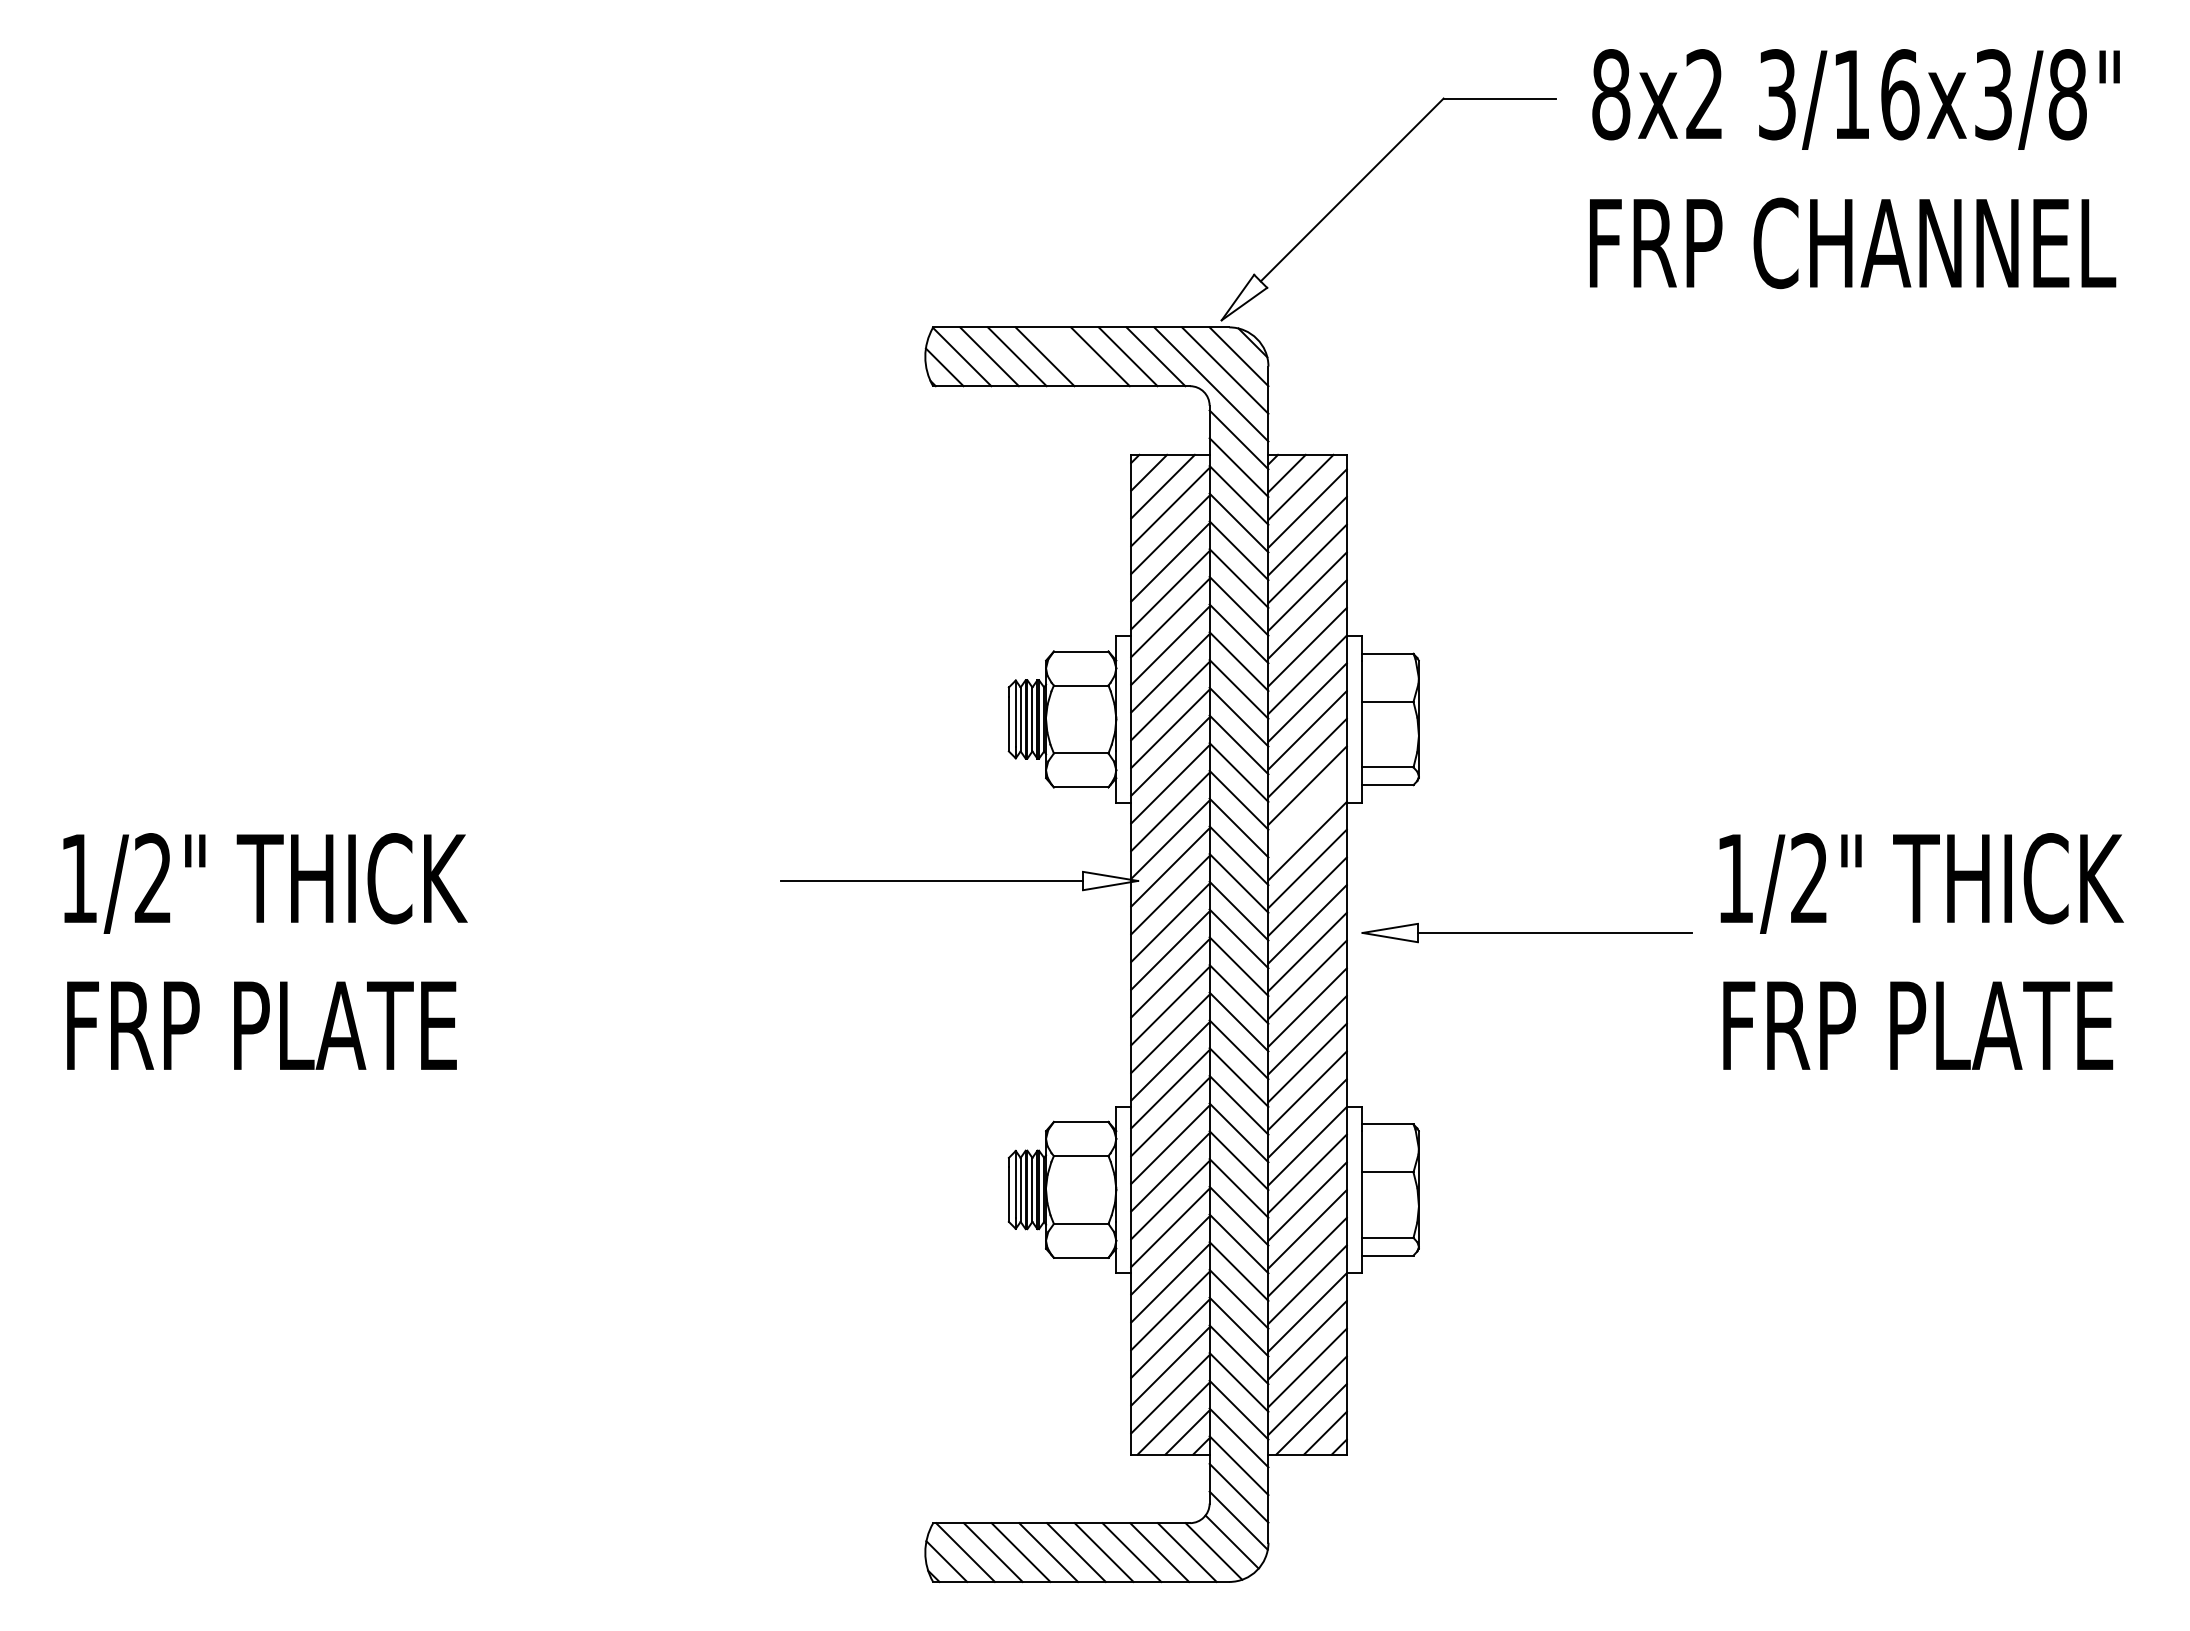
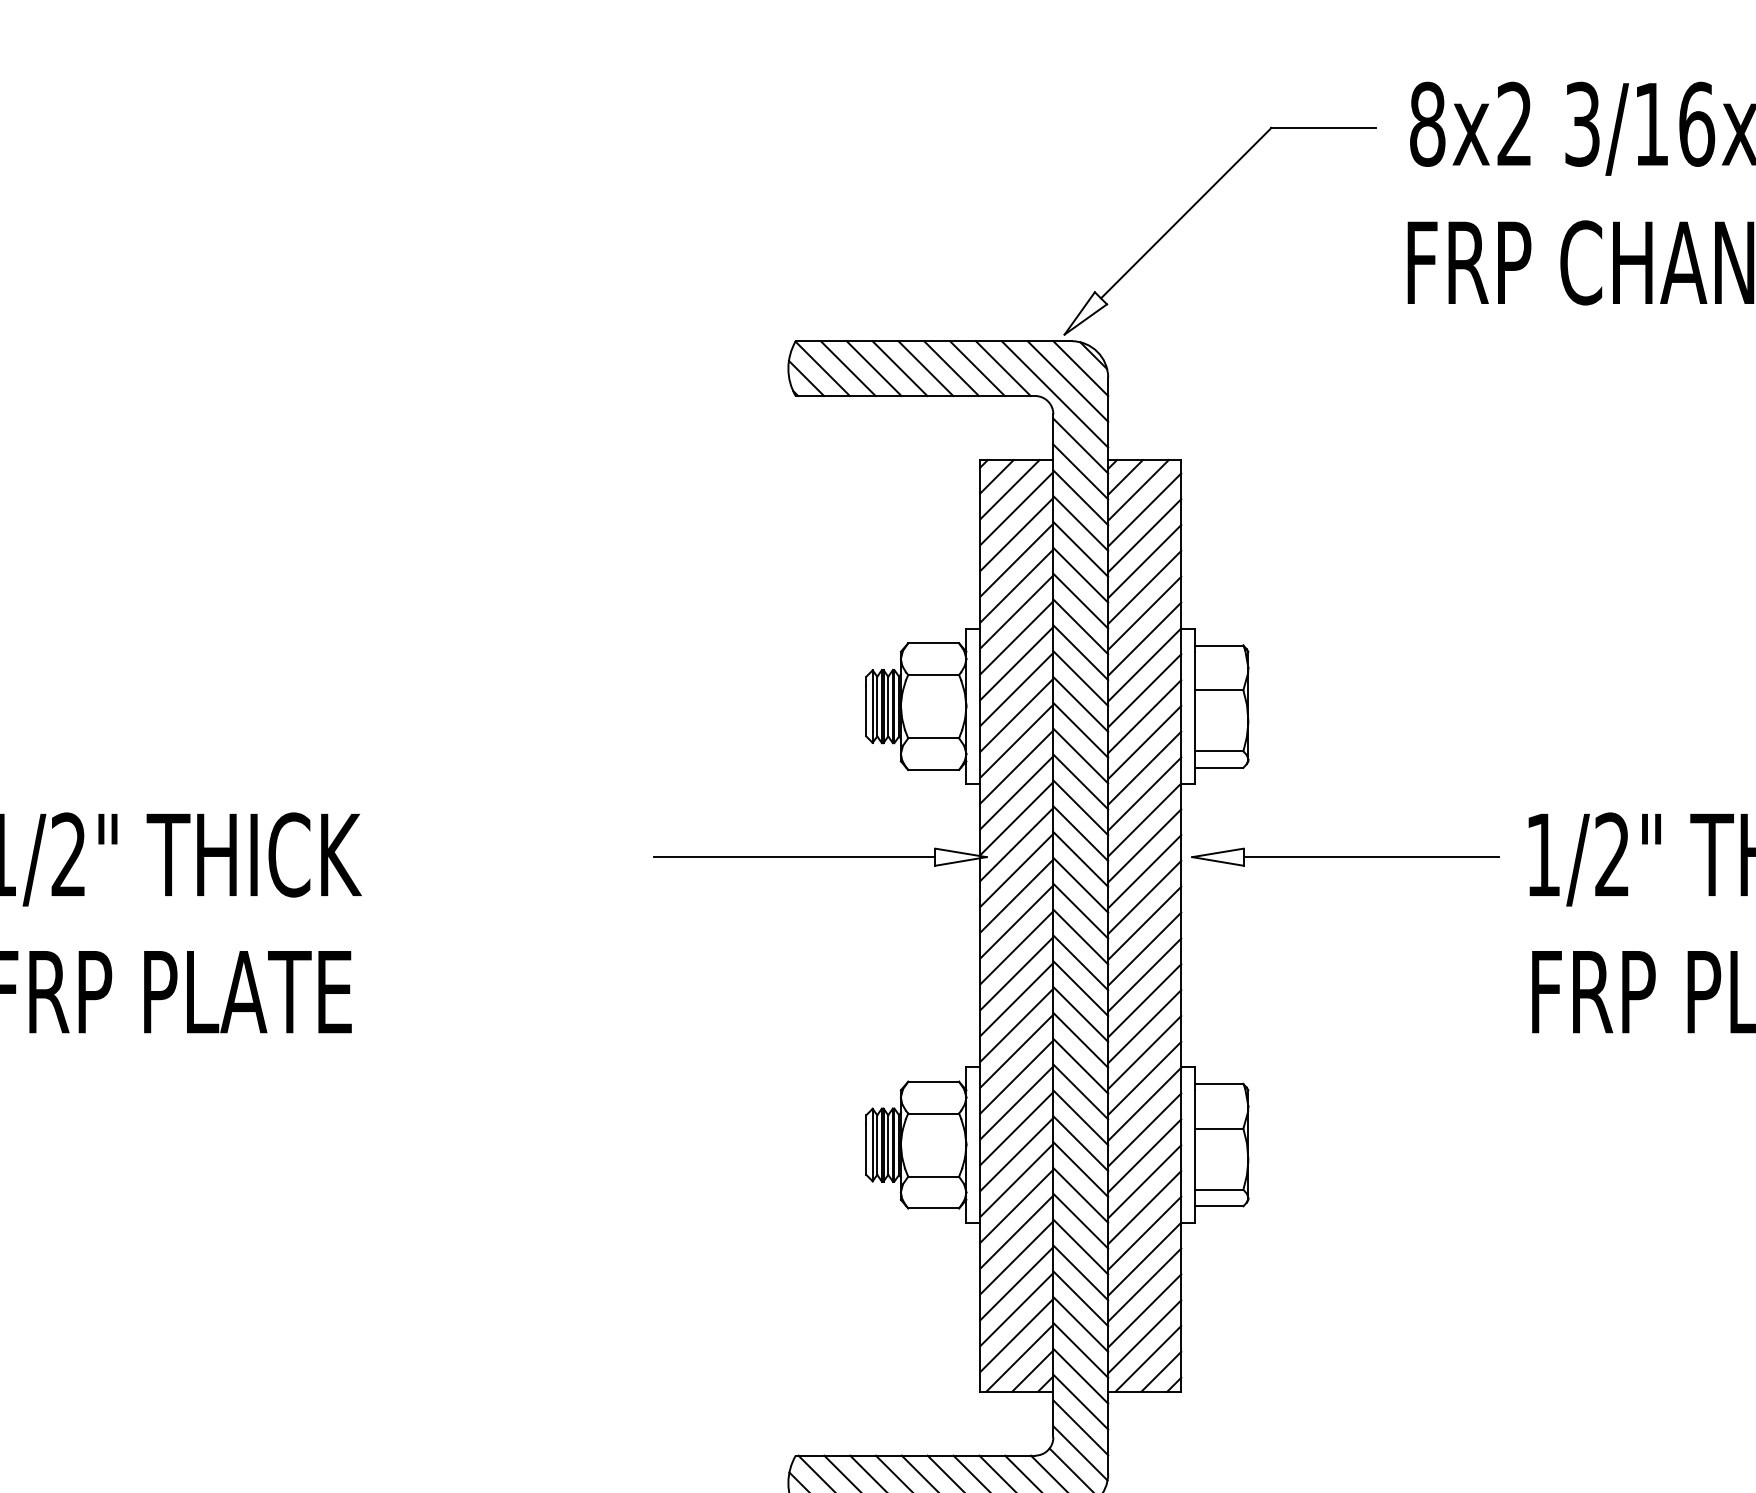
line: (1072, 356) -> (925, 368), added
line: (1307, 813) -> (1144, 794), added
part: (1526, 933) -> (1344, 857), moved

